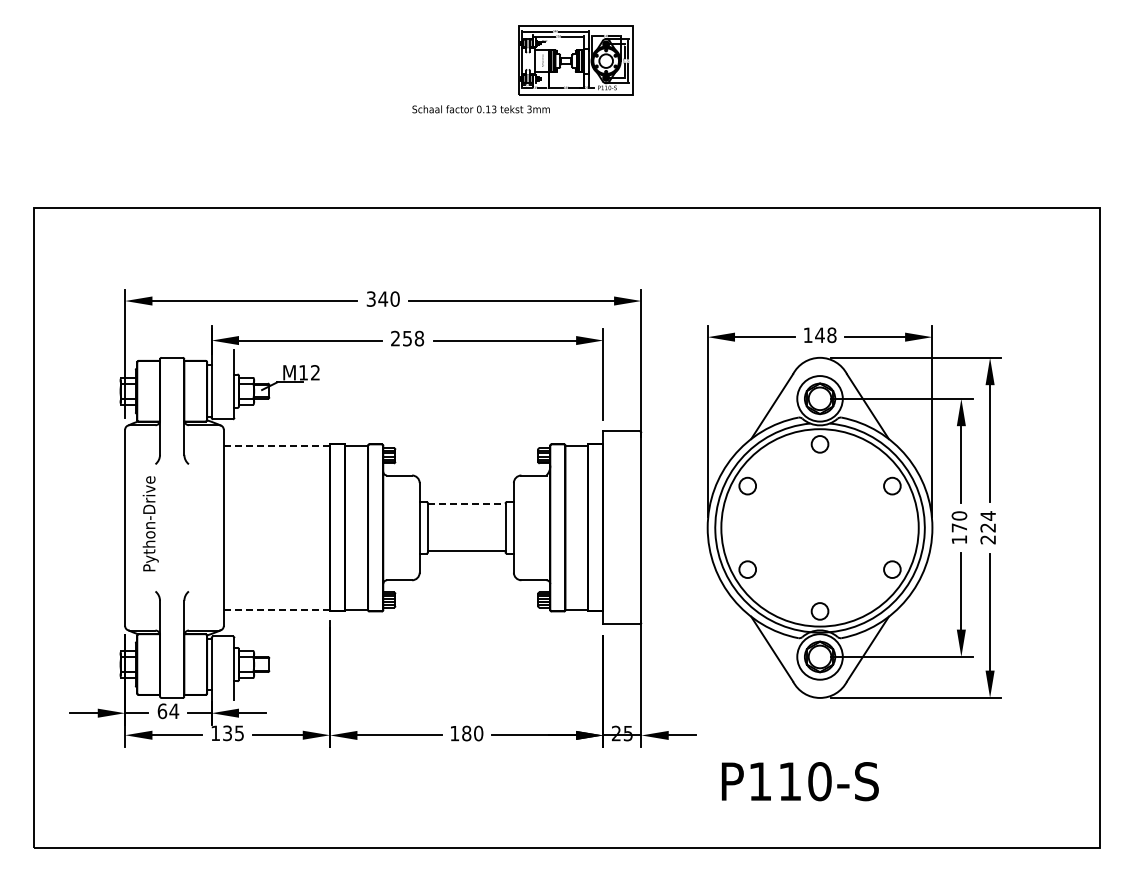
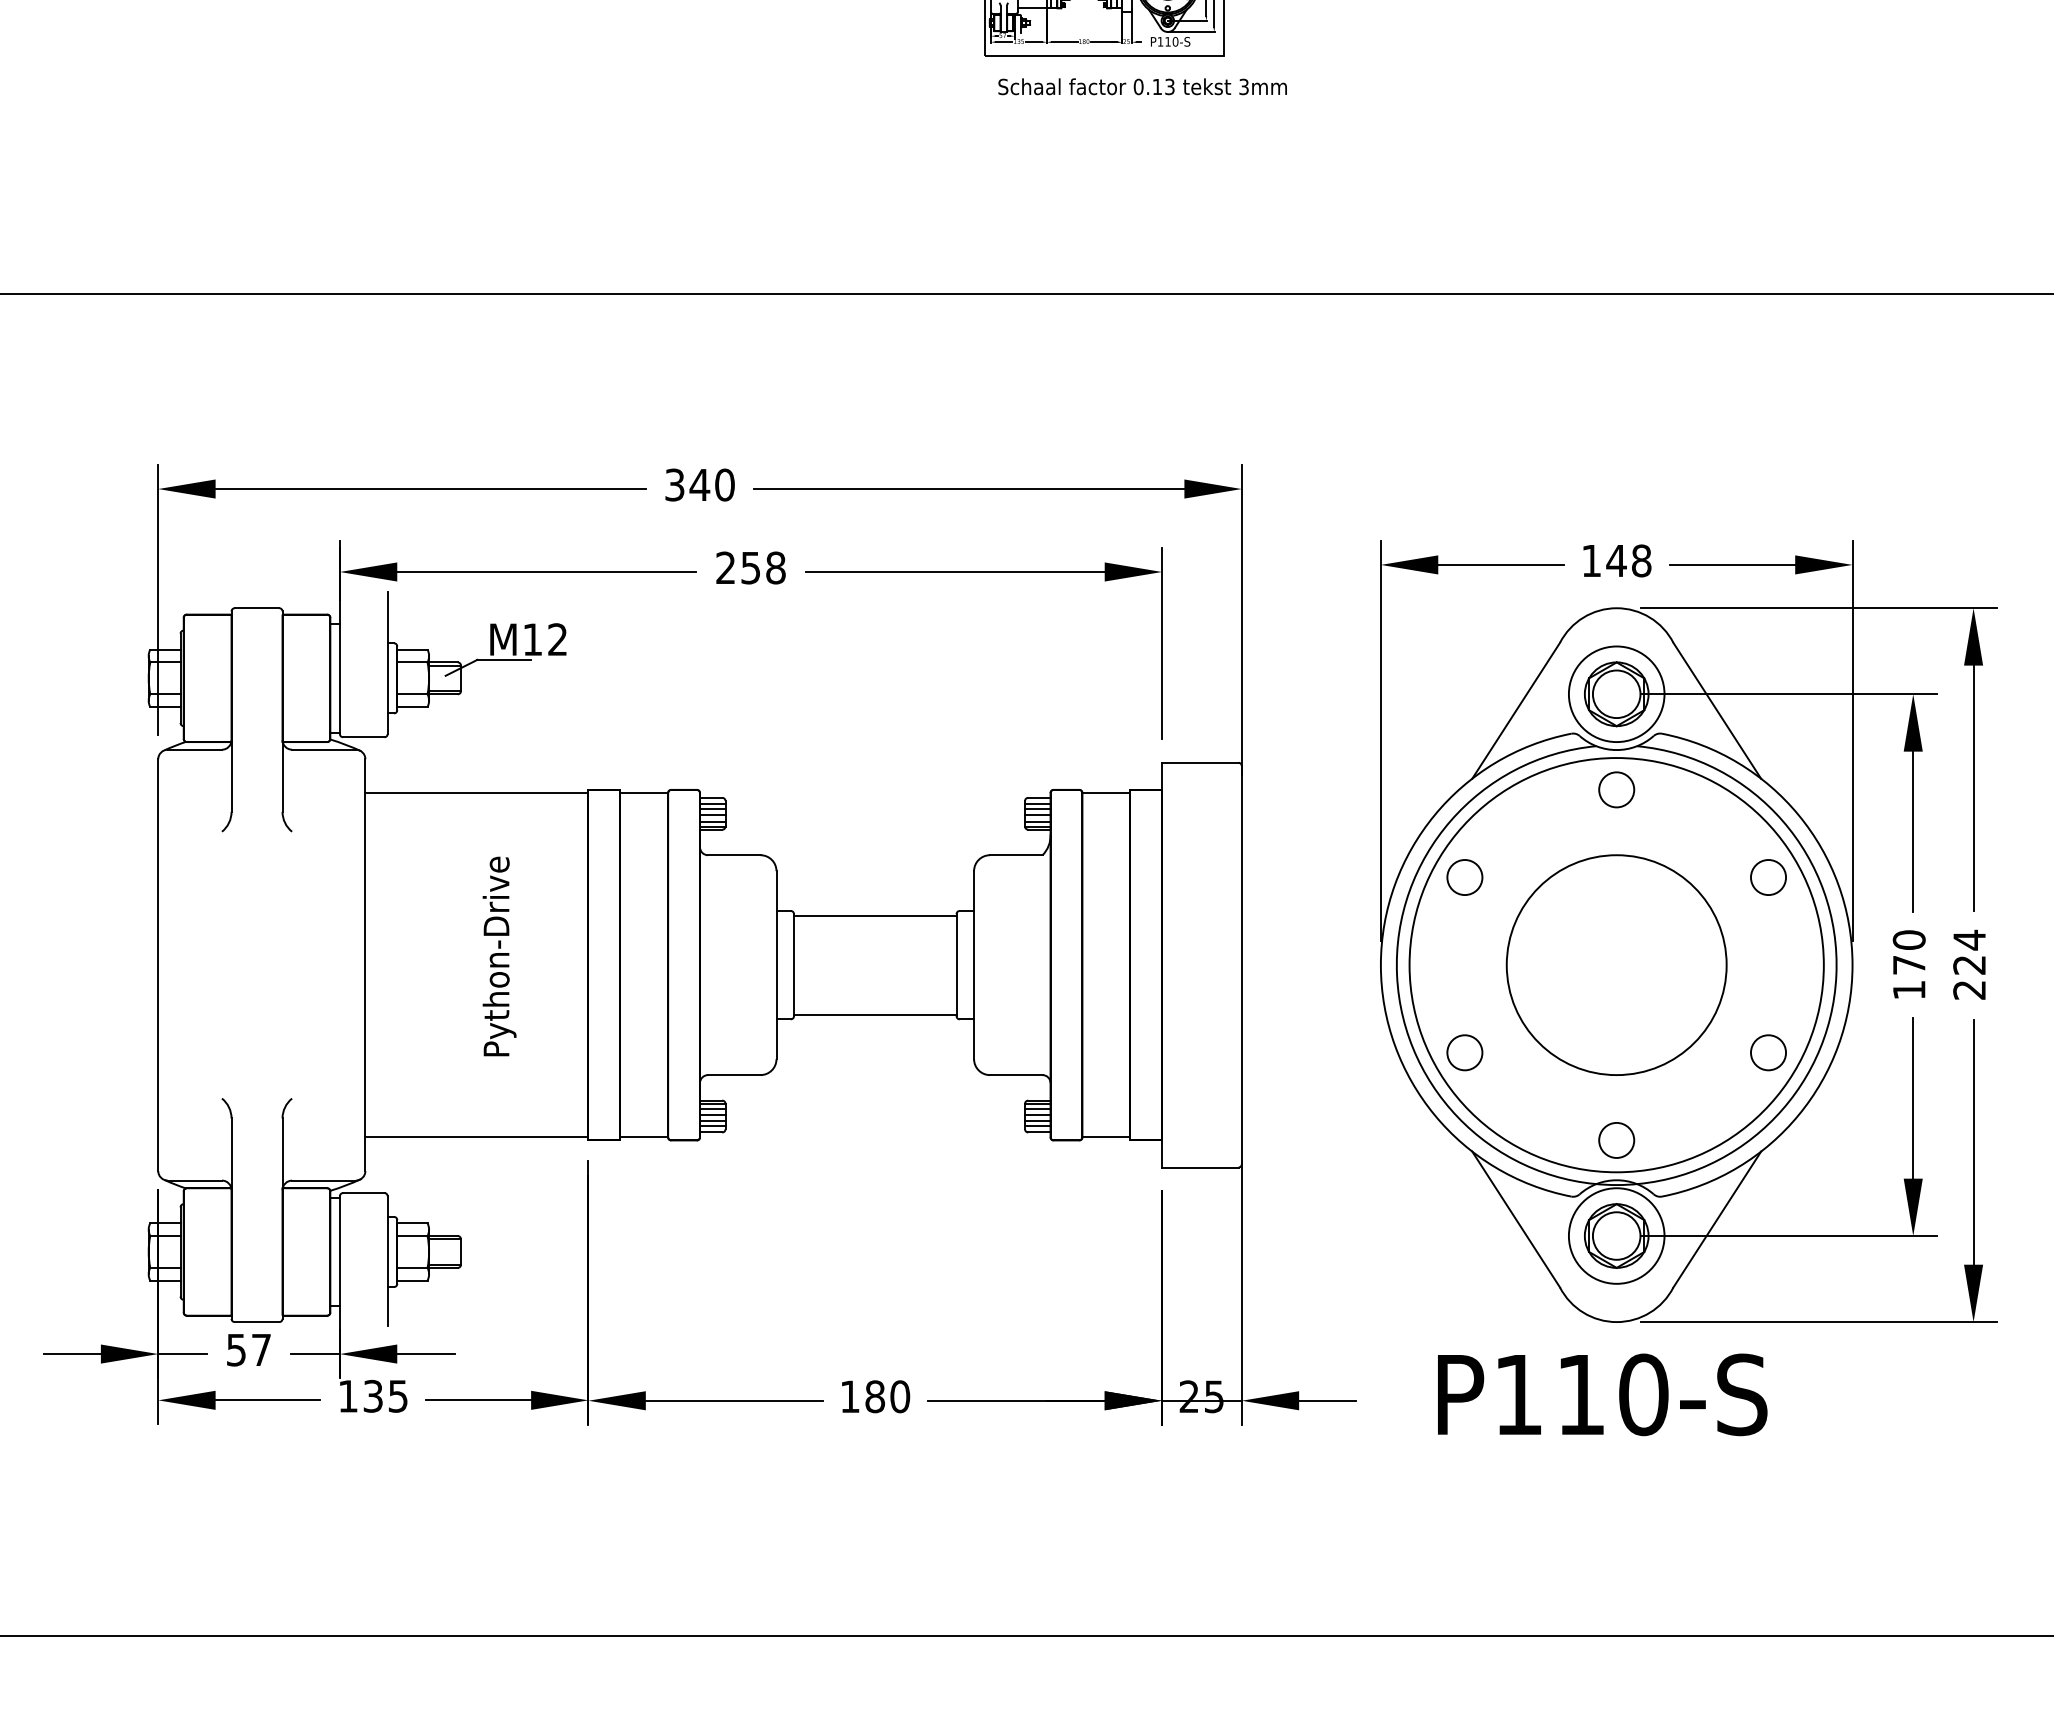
text: (480, 109) -> (1141, 87), moved
line: (277, 445) -> (478, 792), dashed -> solid
line: (466, 504) -> (874, 916), dashed -> solid
text: (150, 523) -> (499, 955), moved
circle: (819, 527) -> (1615, 964), added
line: (276, 609) -> (475, 1136), dashed -> solid
text: (168, 711) -> (249, 1350), 64 -> 57
text: (799, 781) -> (1600, 1394), moved

